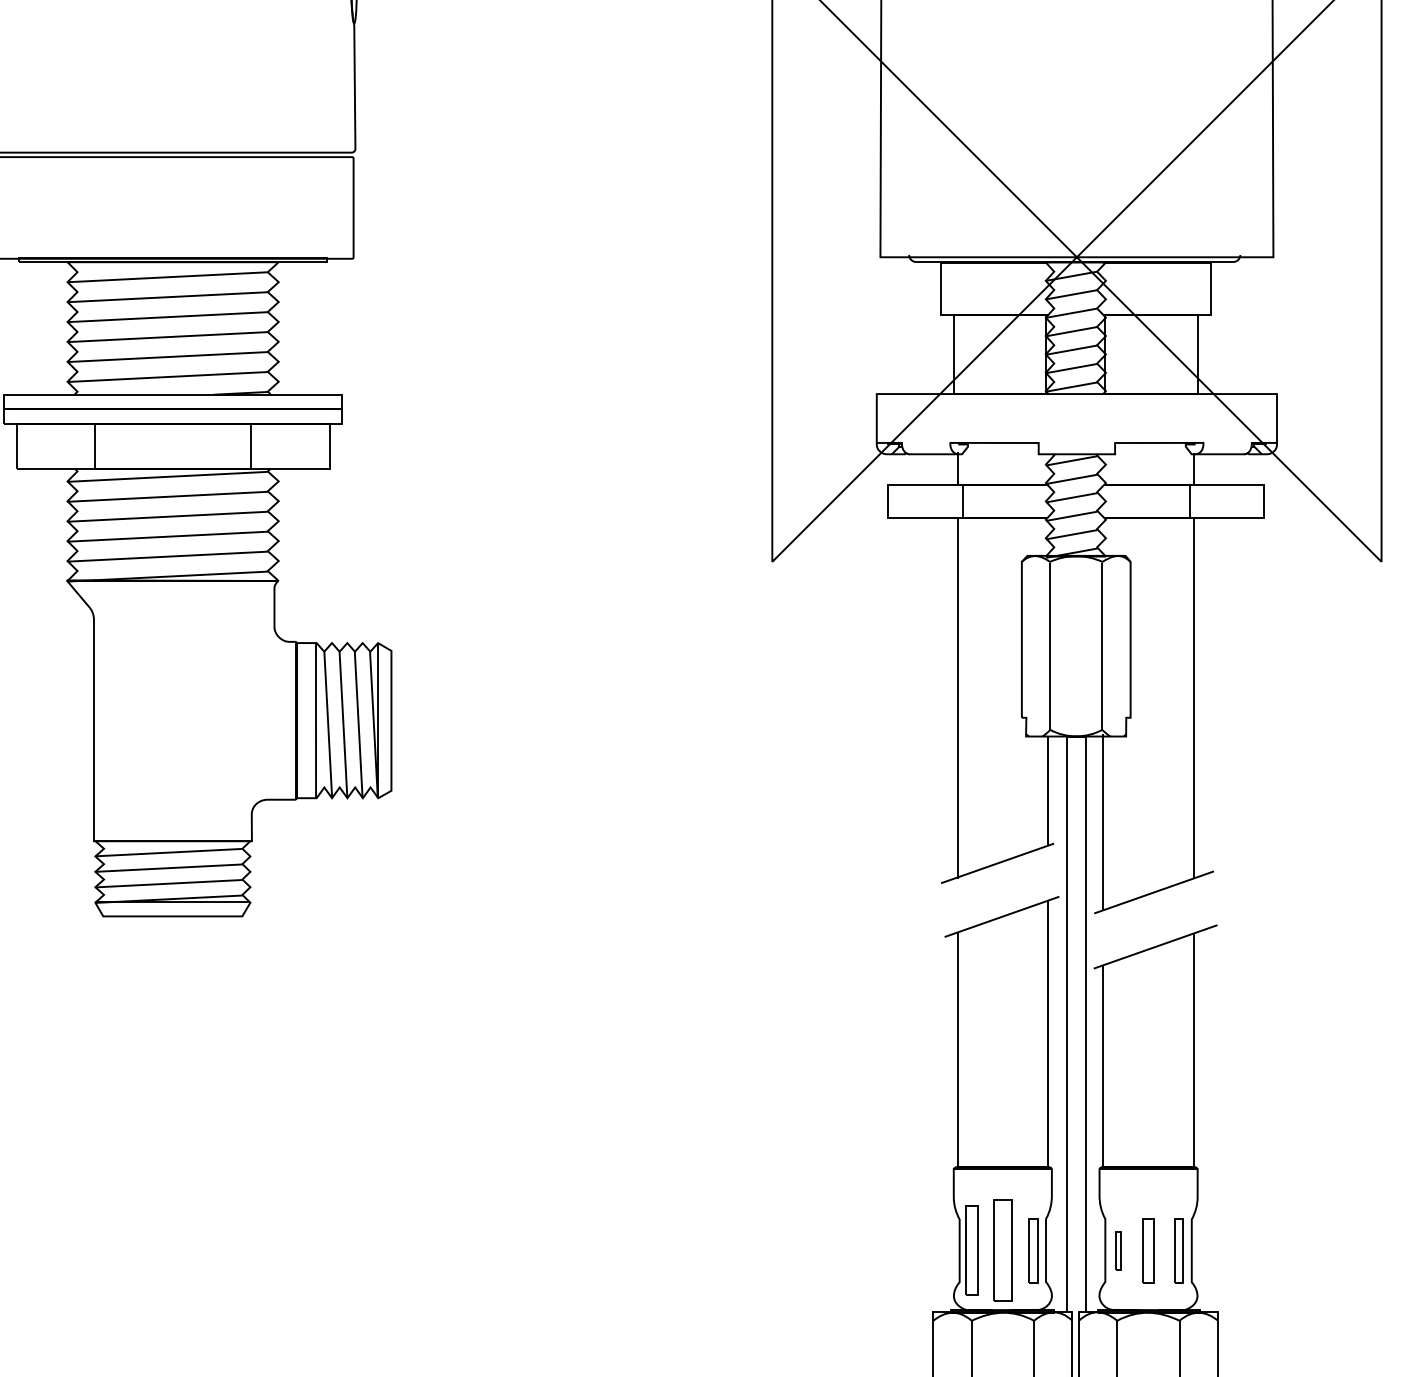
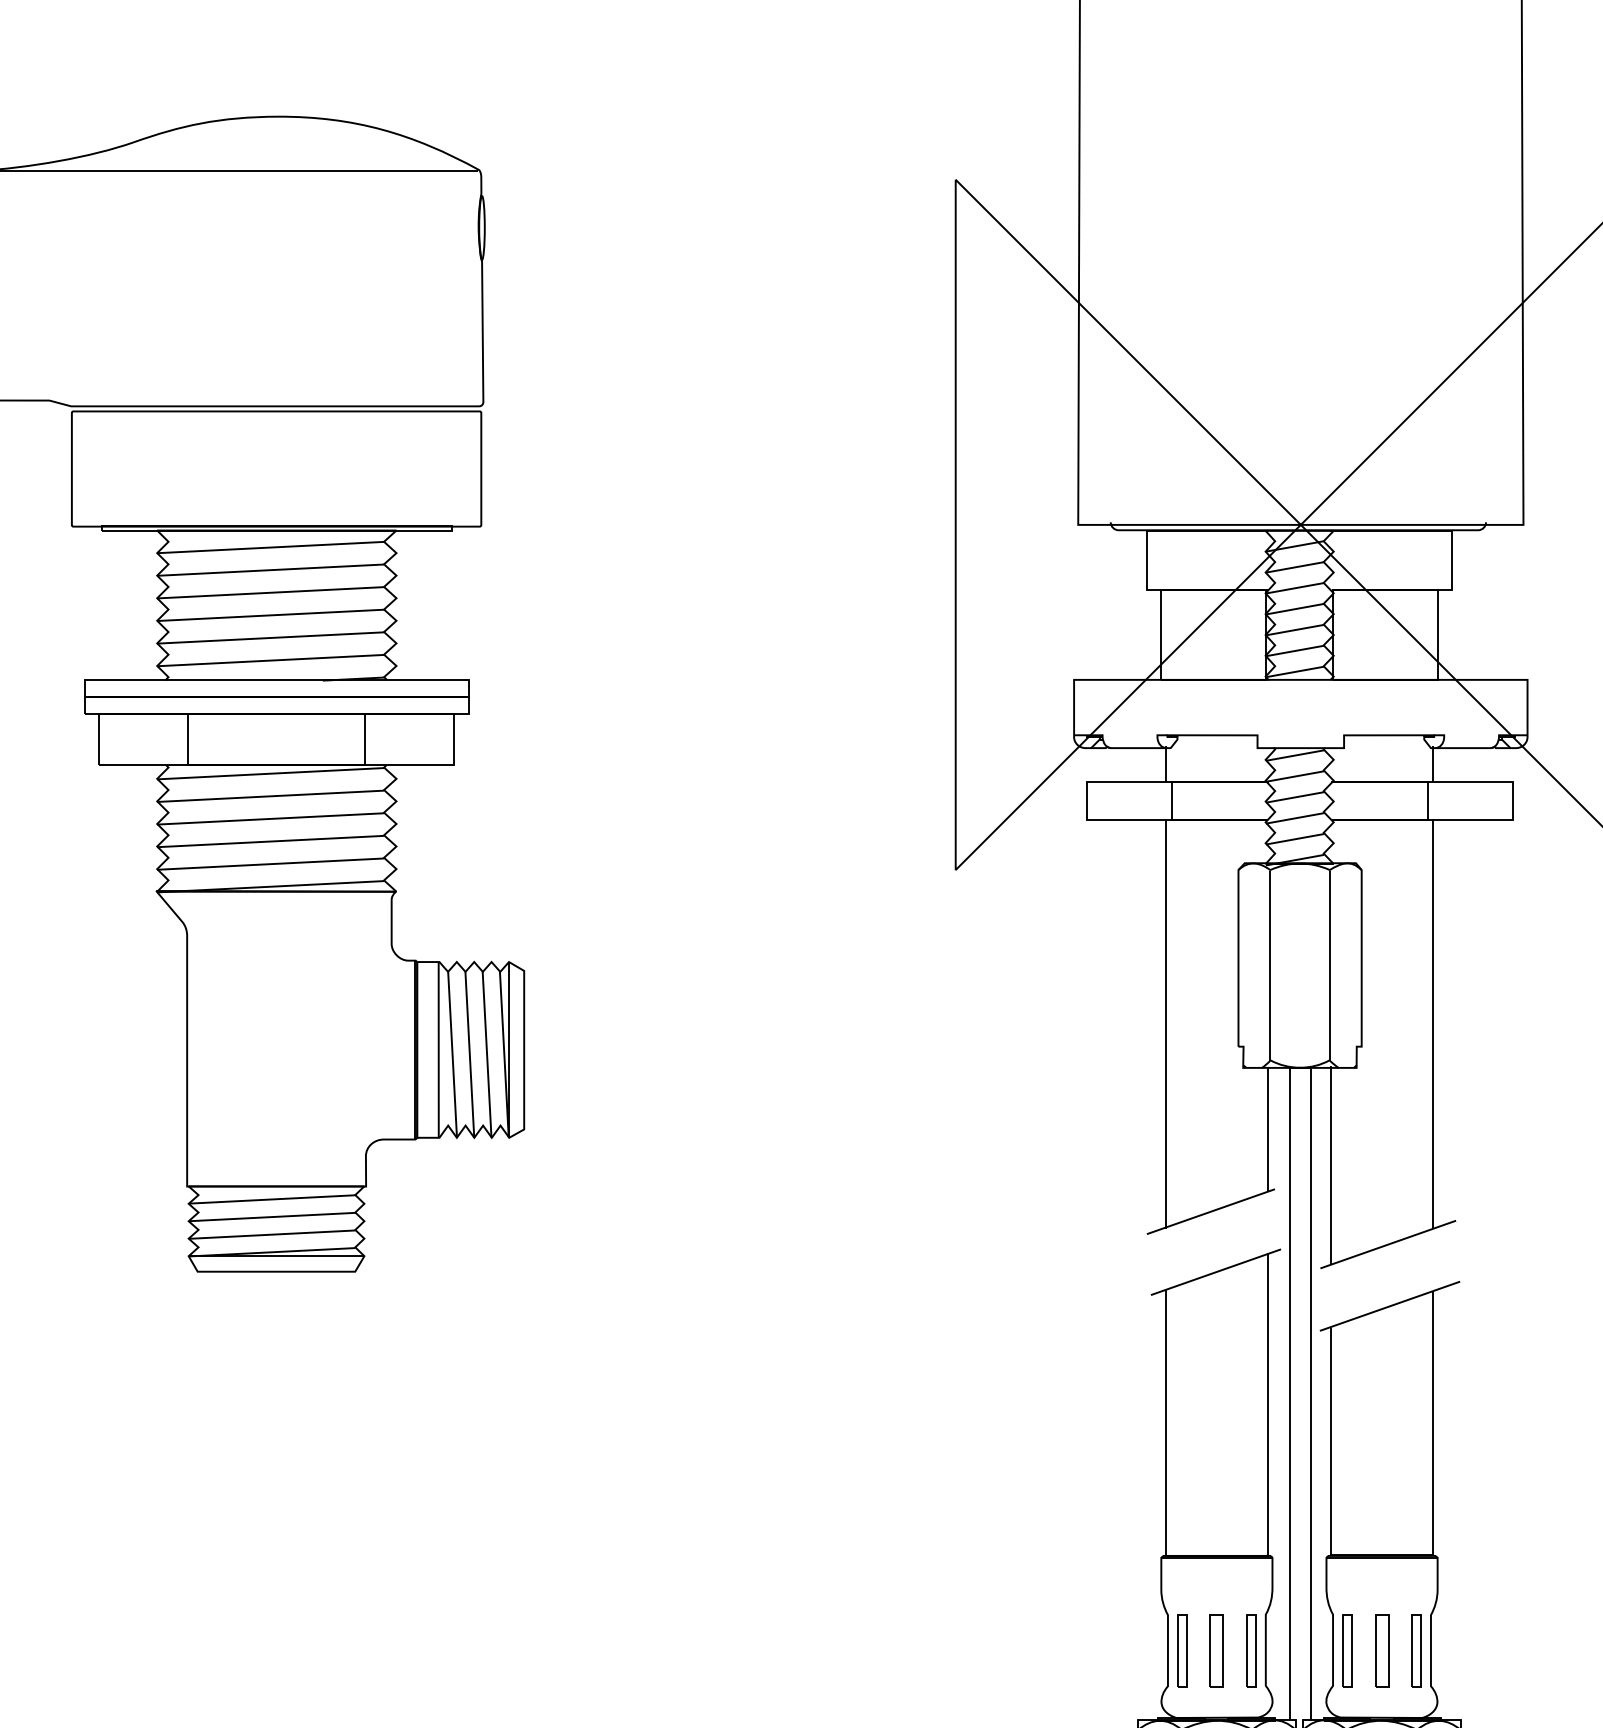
part: (972, 1250) -> (1182, 1650), size x0.71
part: (1002, 1250) -> (1216, 1650), size x0.62
part: (1118, 1250) -> (1347, 1650), size x1.67

